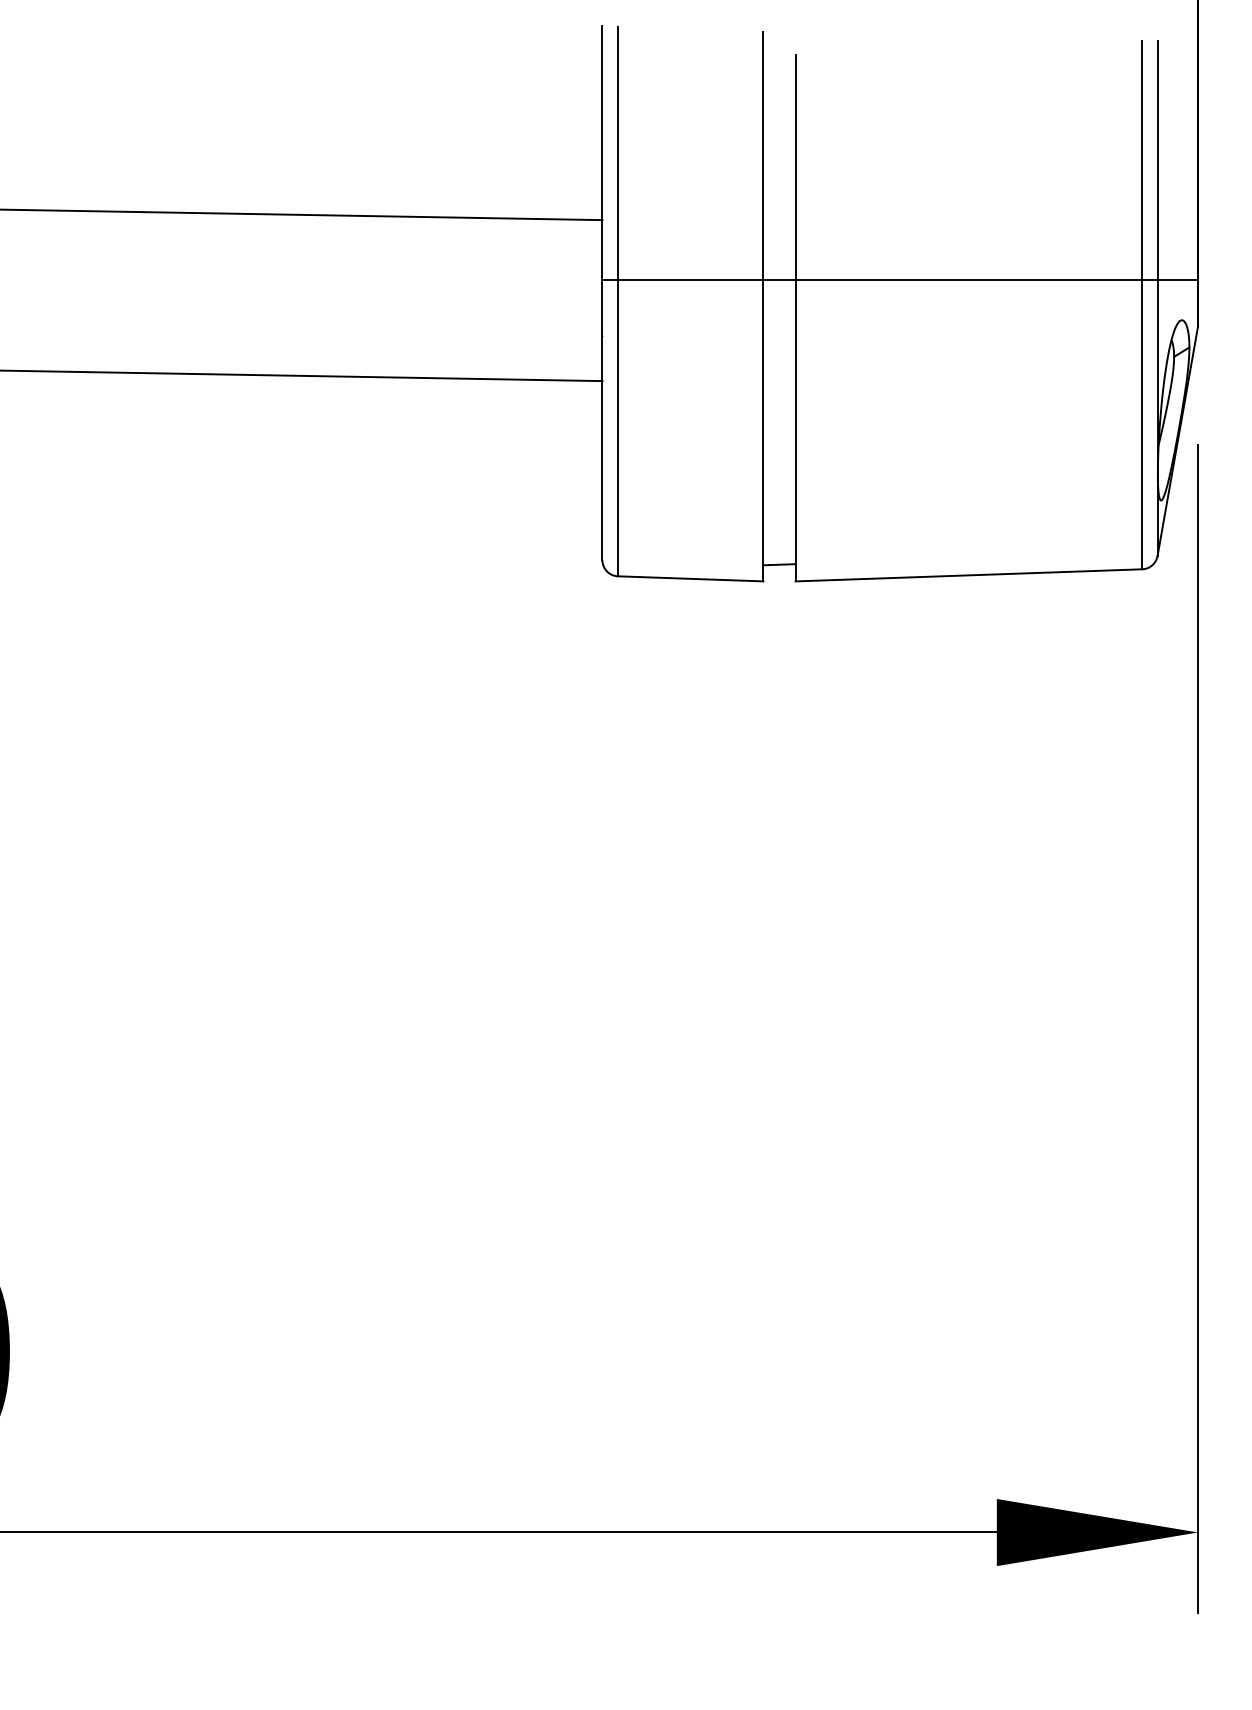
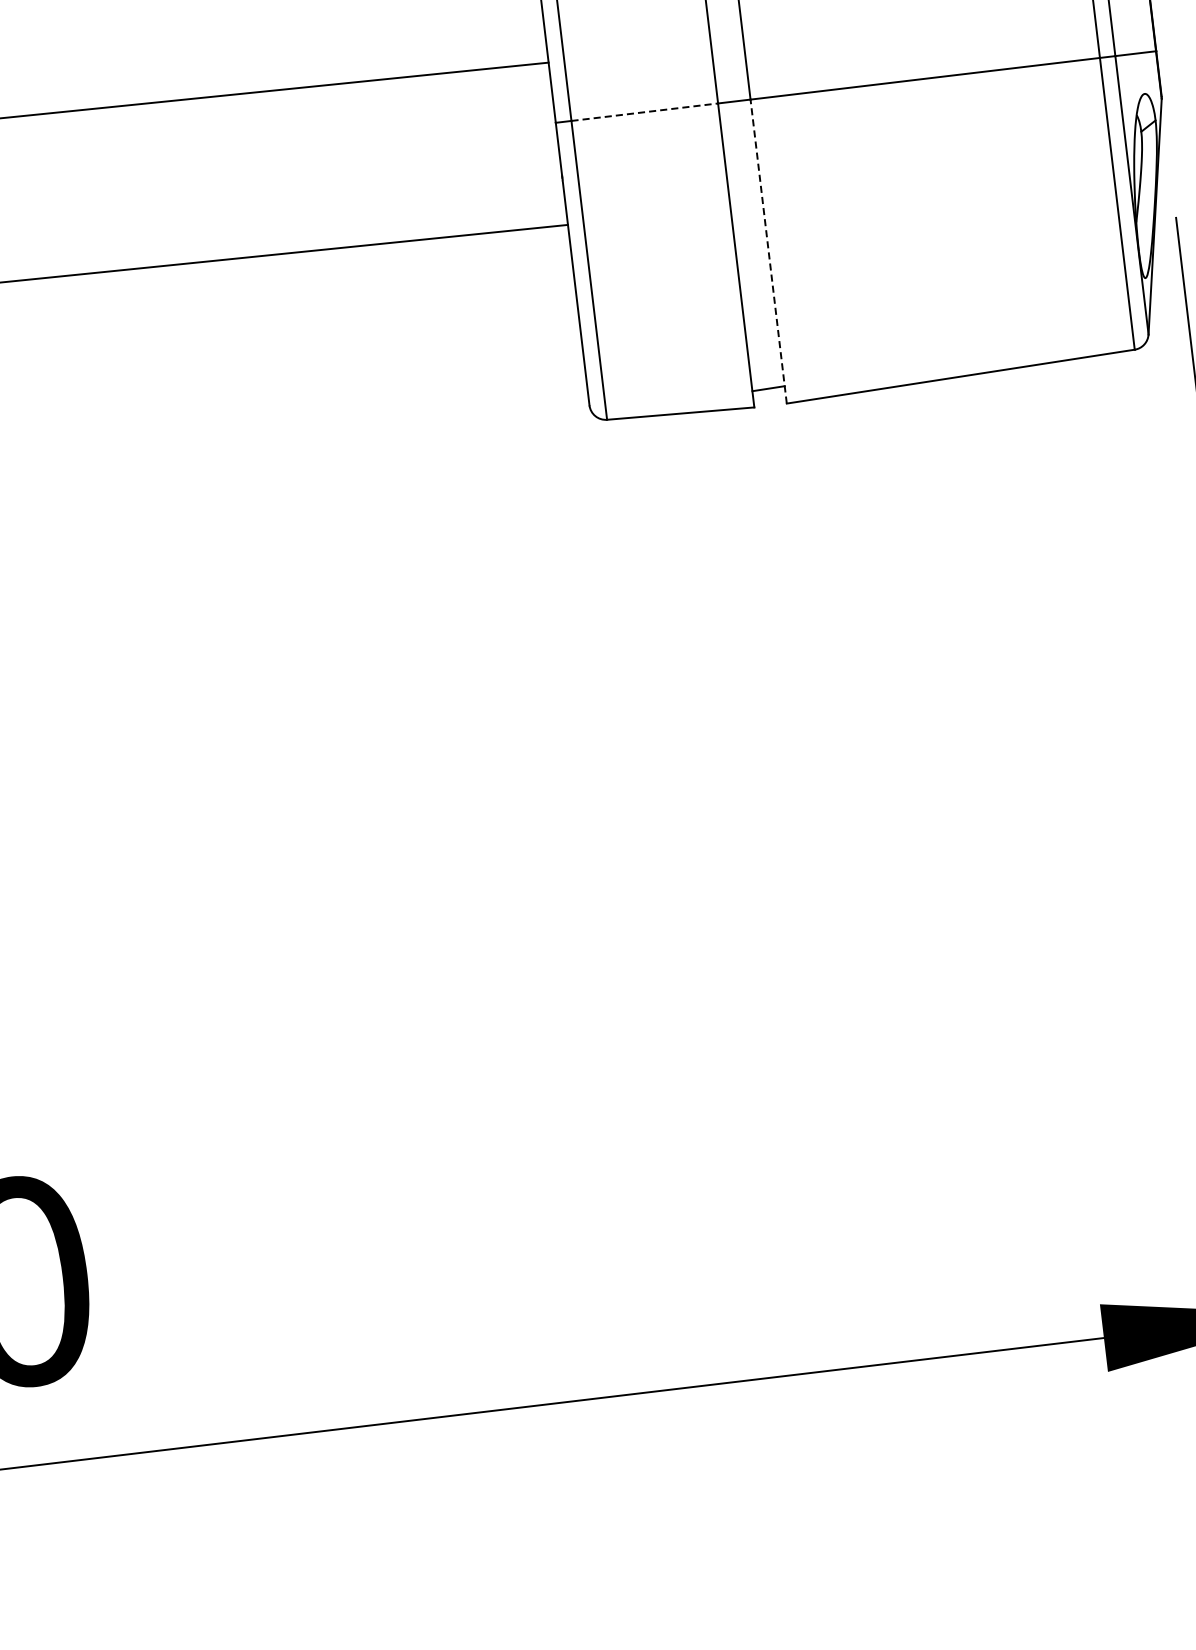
line: (690, 279) -> (644, 111), solid -> dashed
line: (795, 430) -> (768, 251), solid -> dashed

